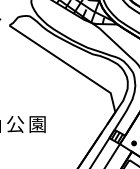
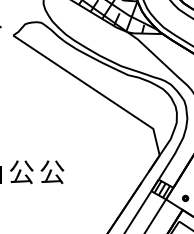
text: (37, 124) -> (52, 172), 園 -> 公

